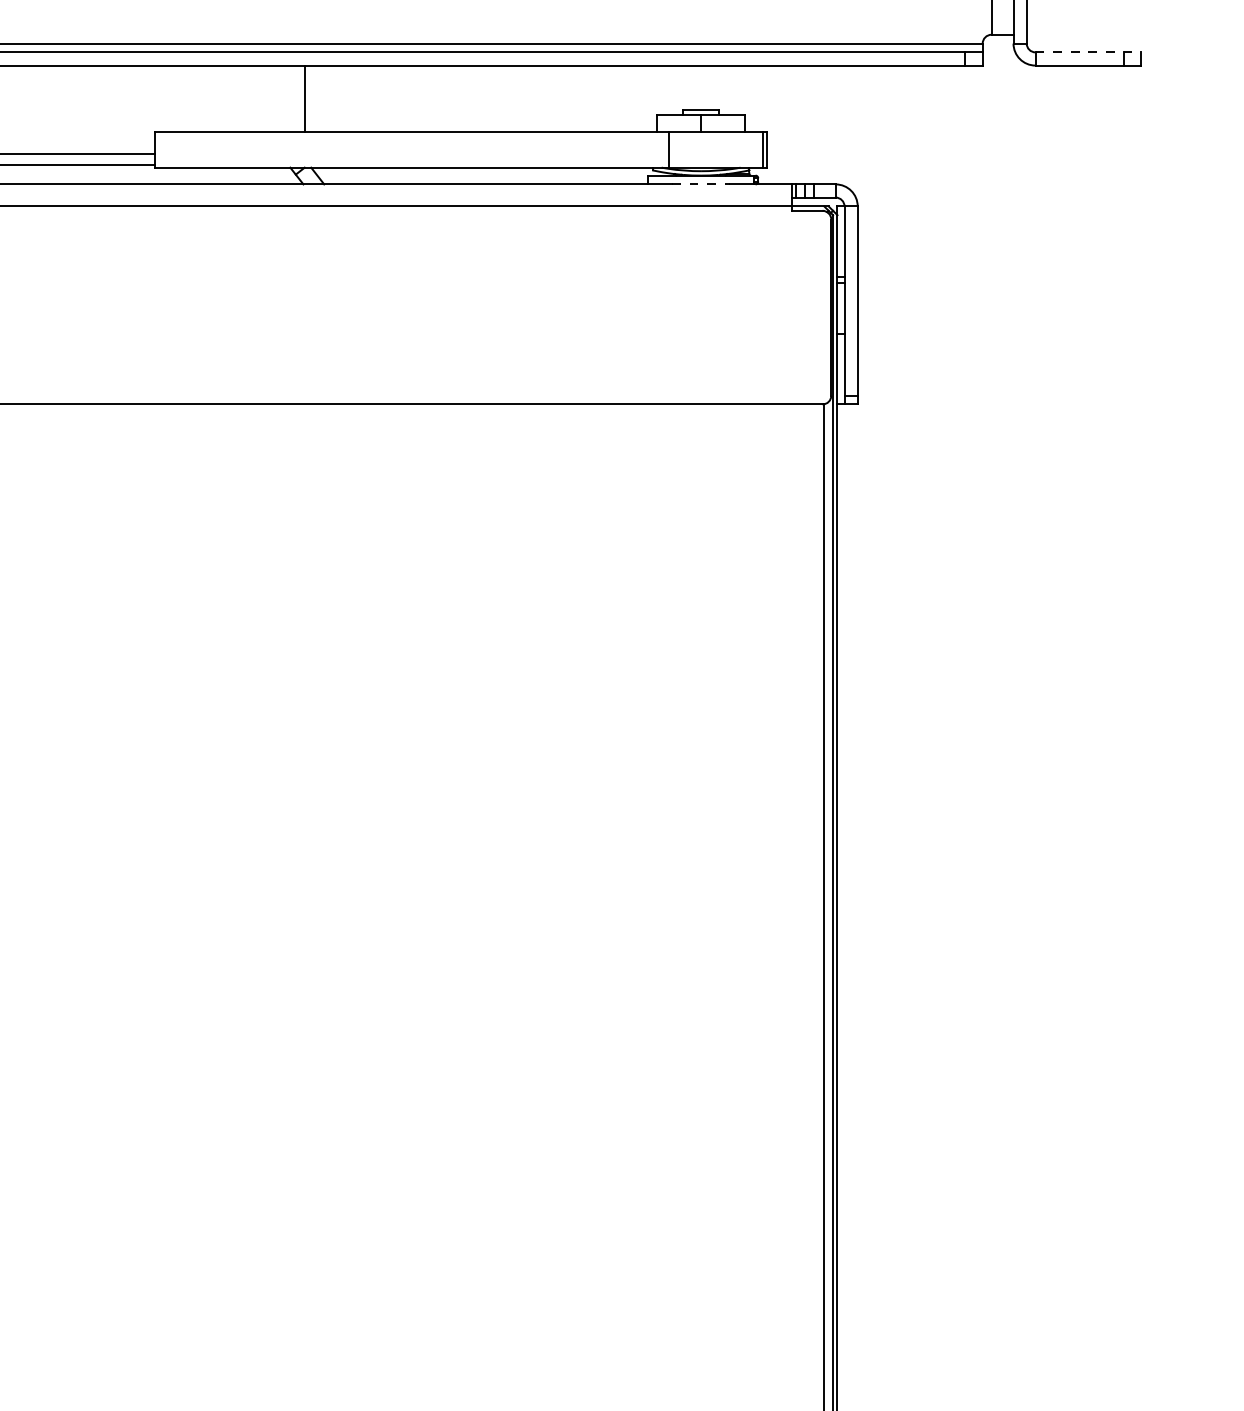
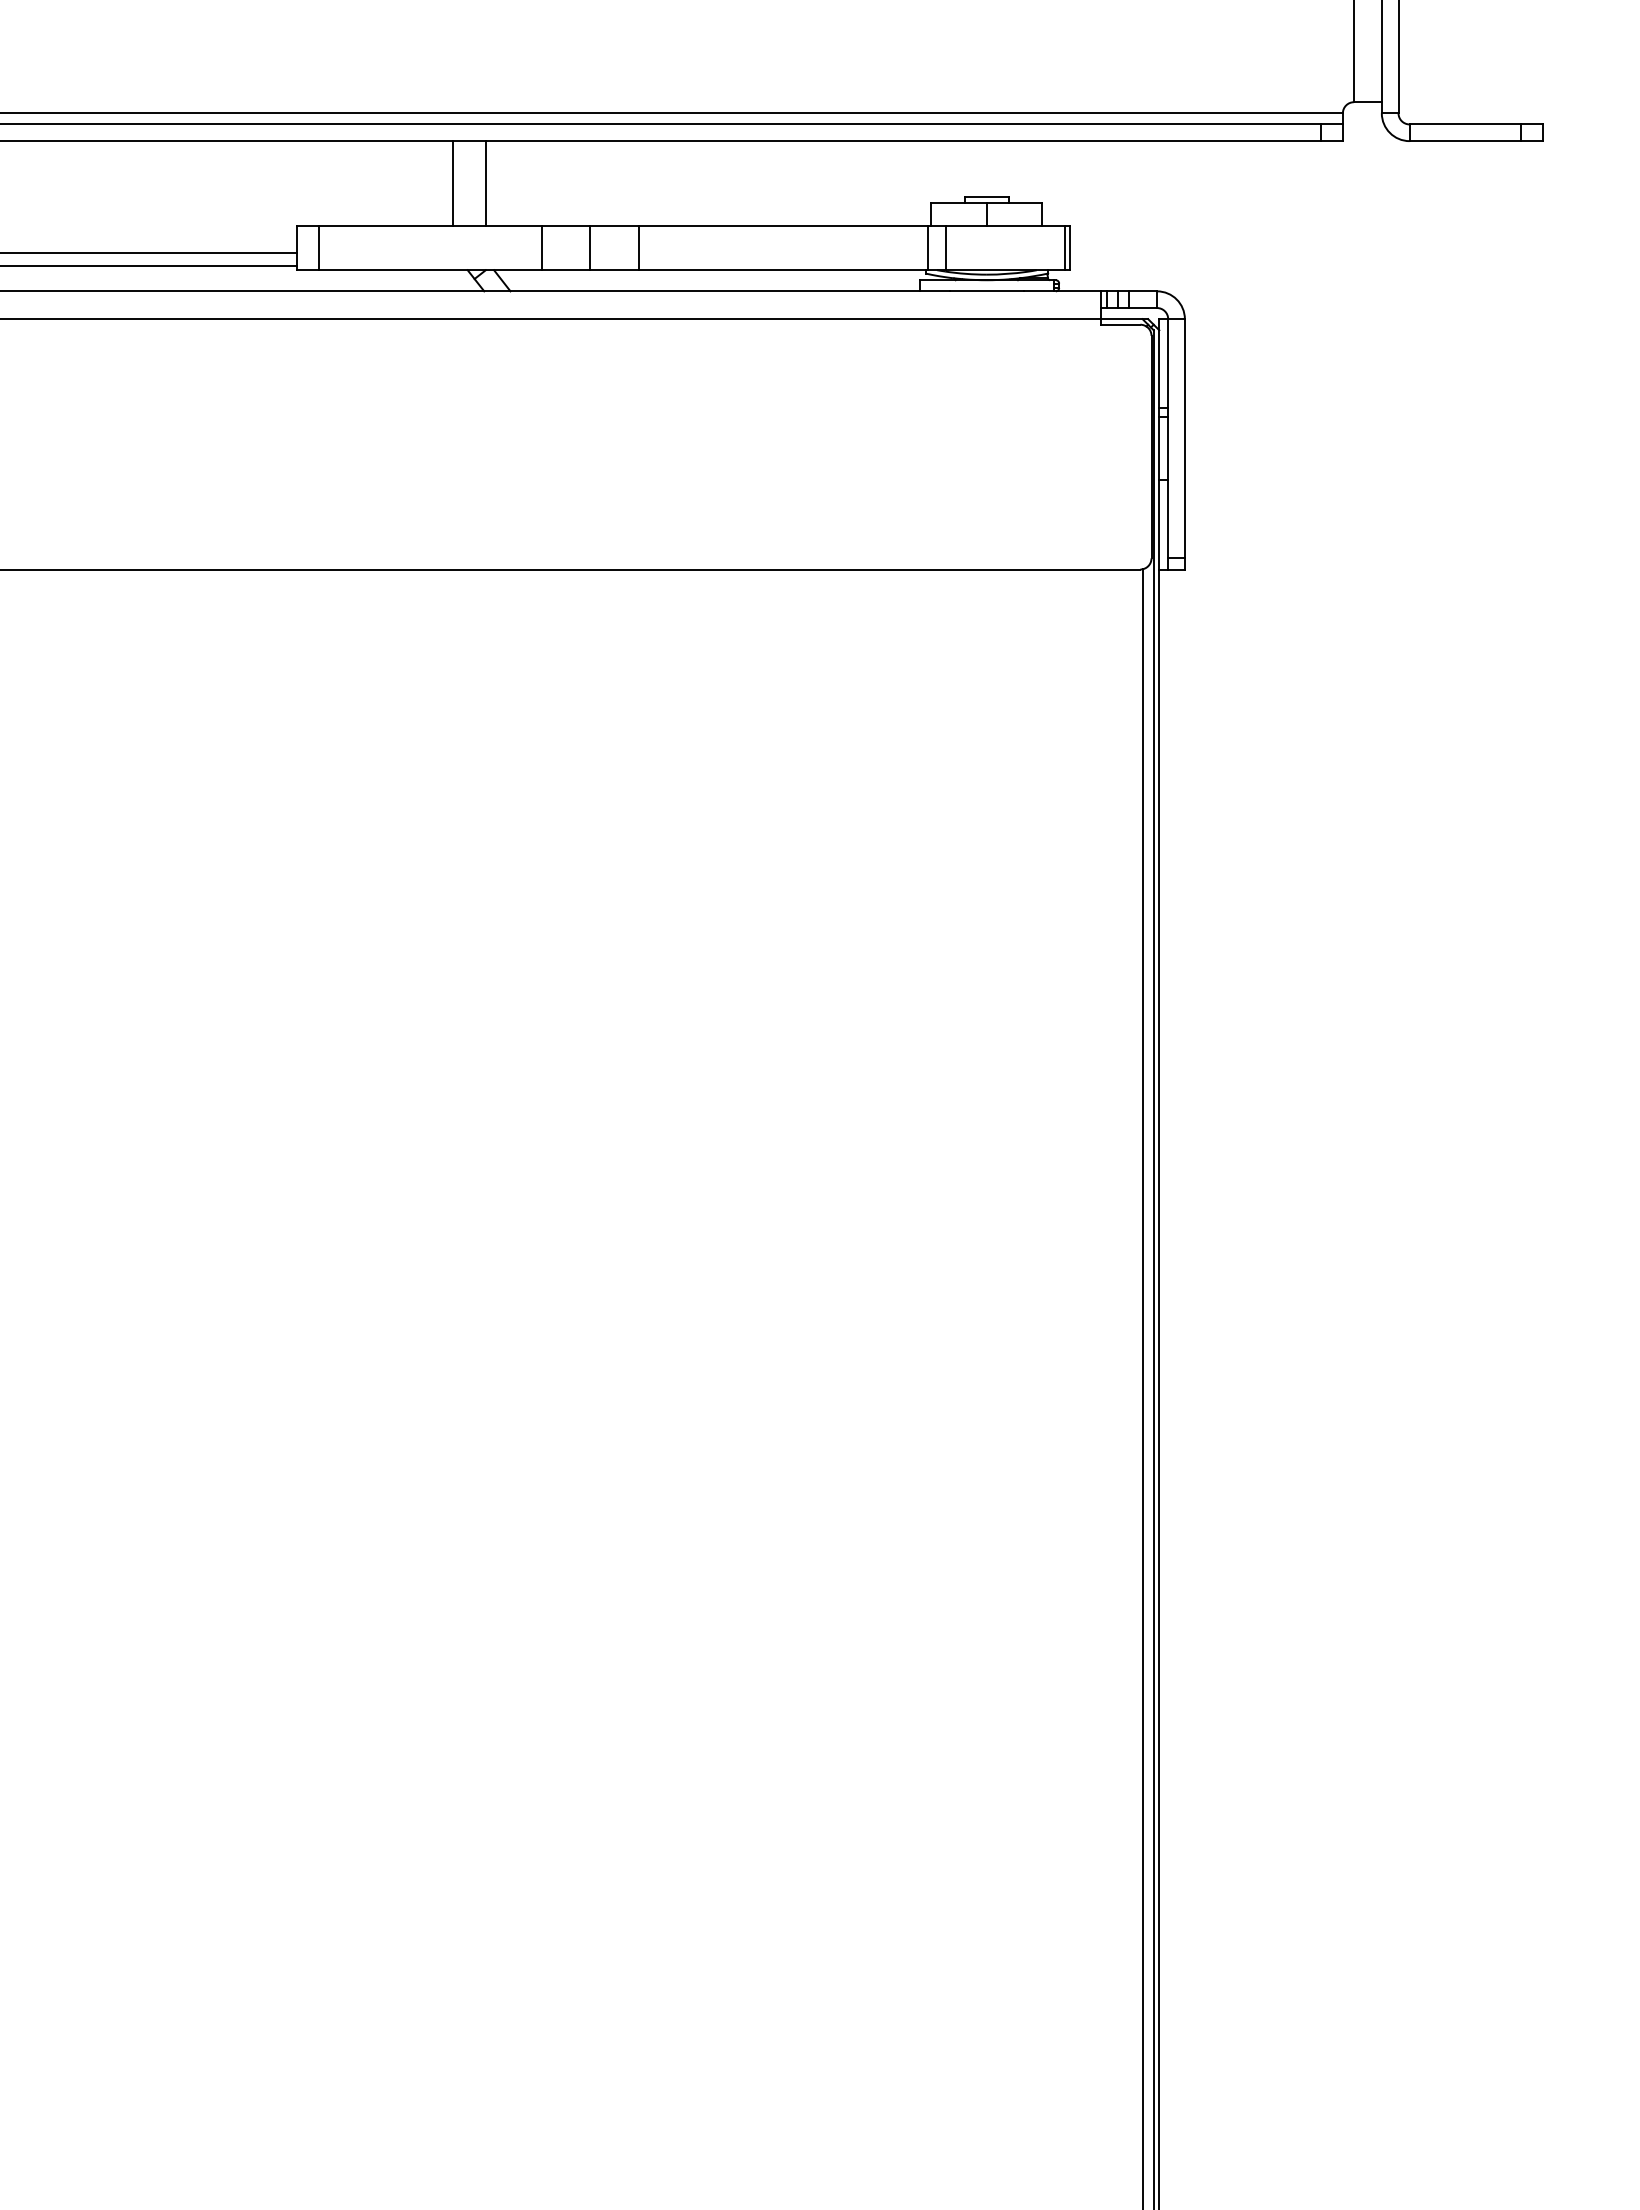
line: (1088, 52) -> (1476, 124), dashed -> solid
line: (278, 99) -> (452, 183), added
line: (173, 149) -> (319, 247), added
line: (348, 149) -> (541, 247), added
line: (387, 149) -> (590, 247), added
line: (425, 149) -> (638, 247), added
line: (654, 149) -> (928, 247), added
line: (700, 184) -> (986, 291), dashed -> solid

